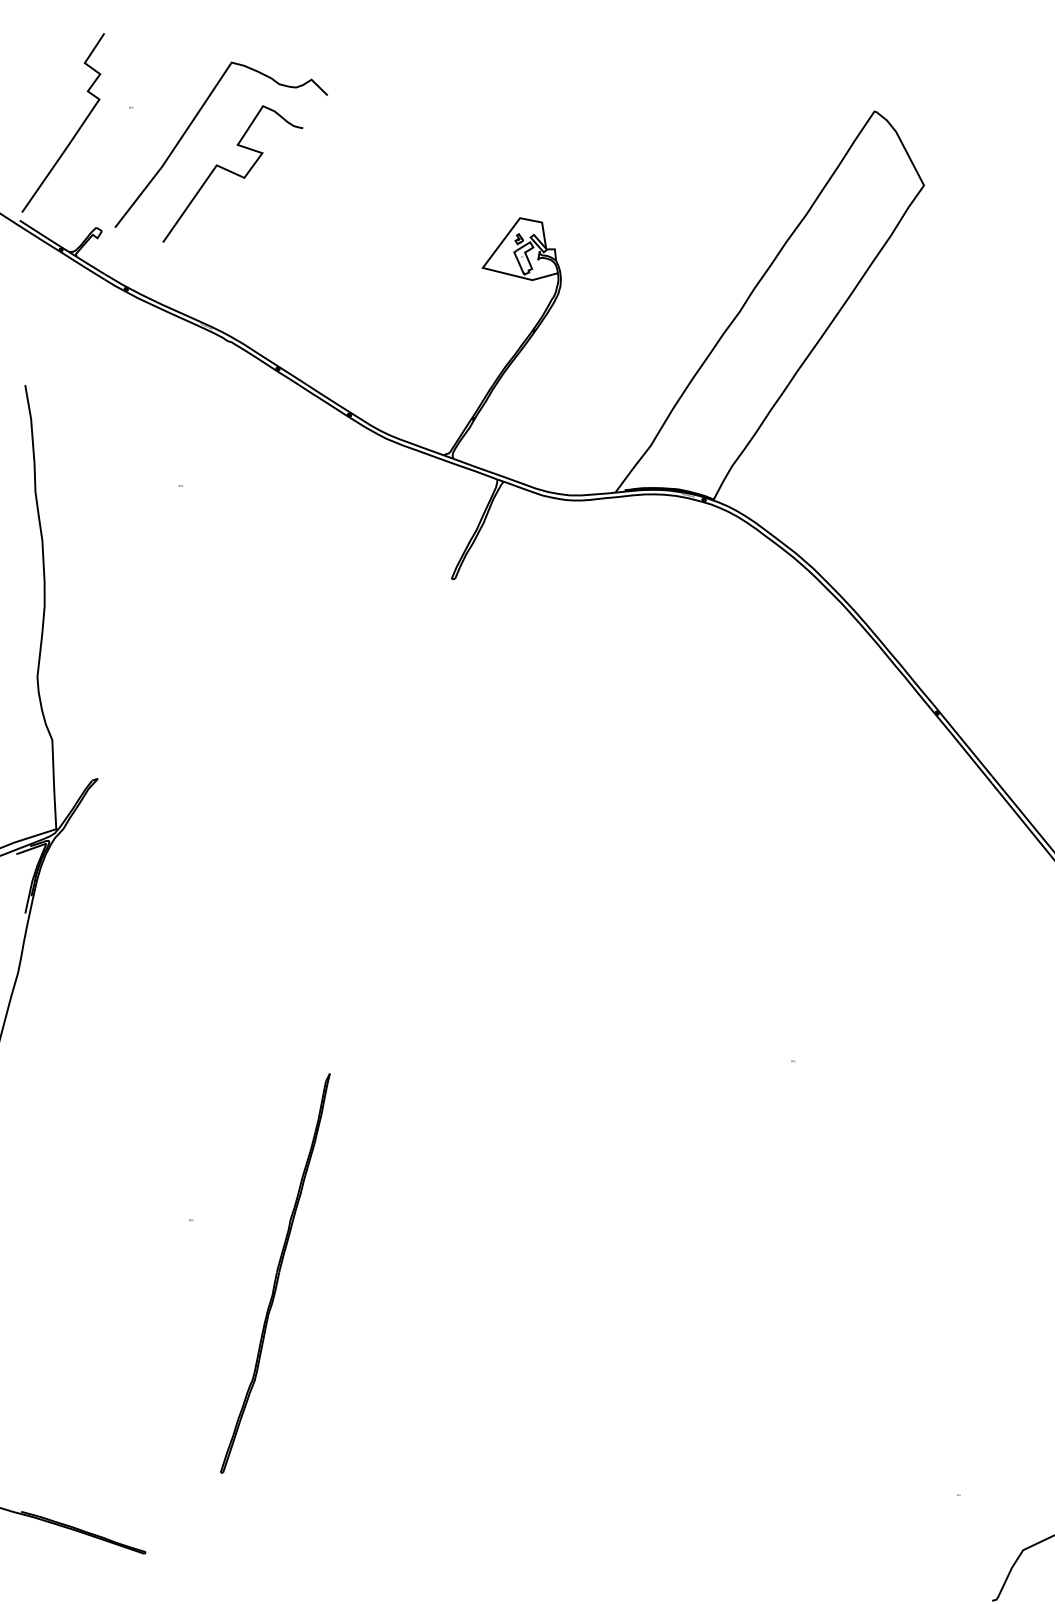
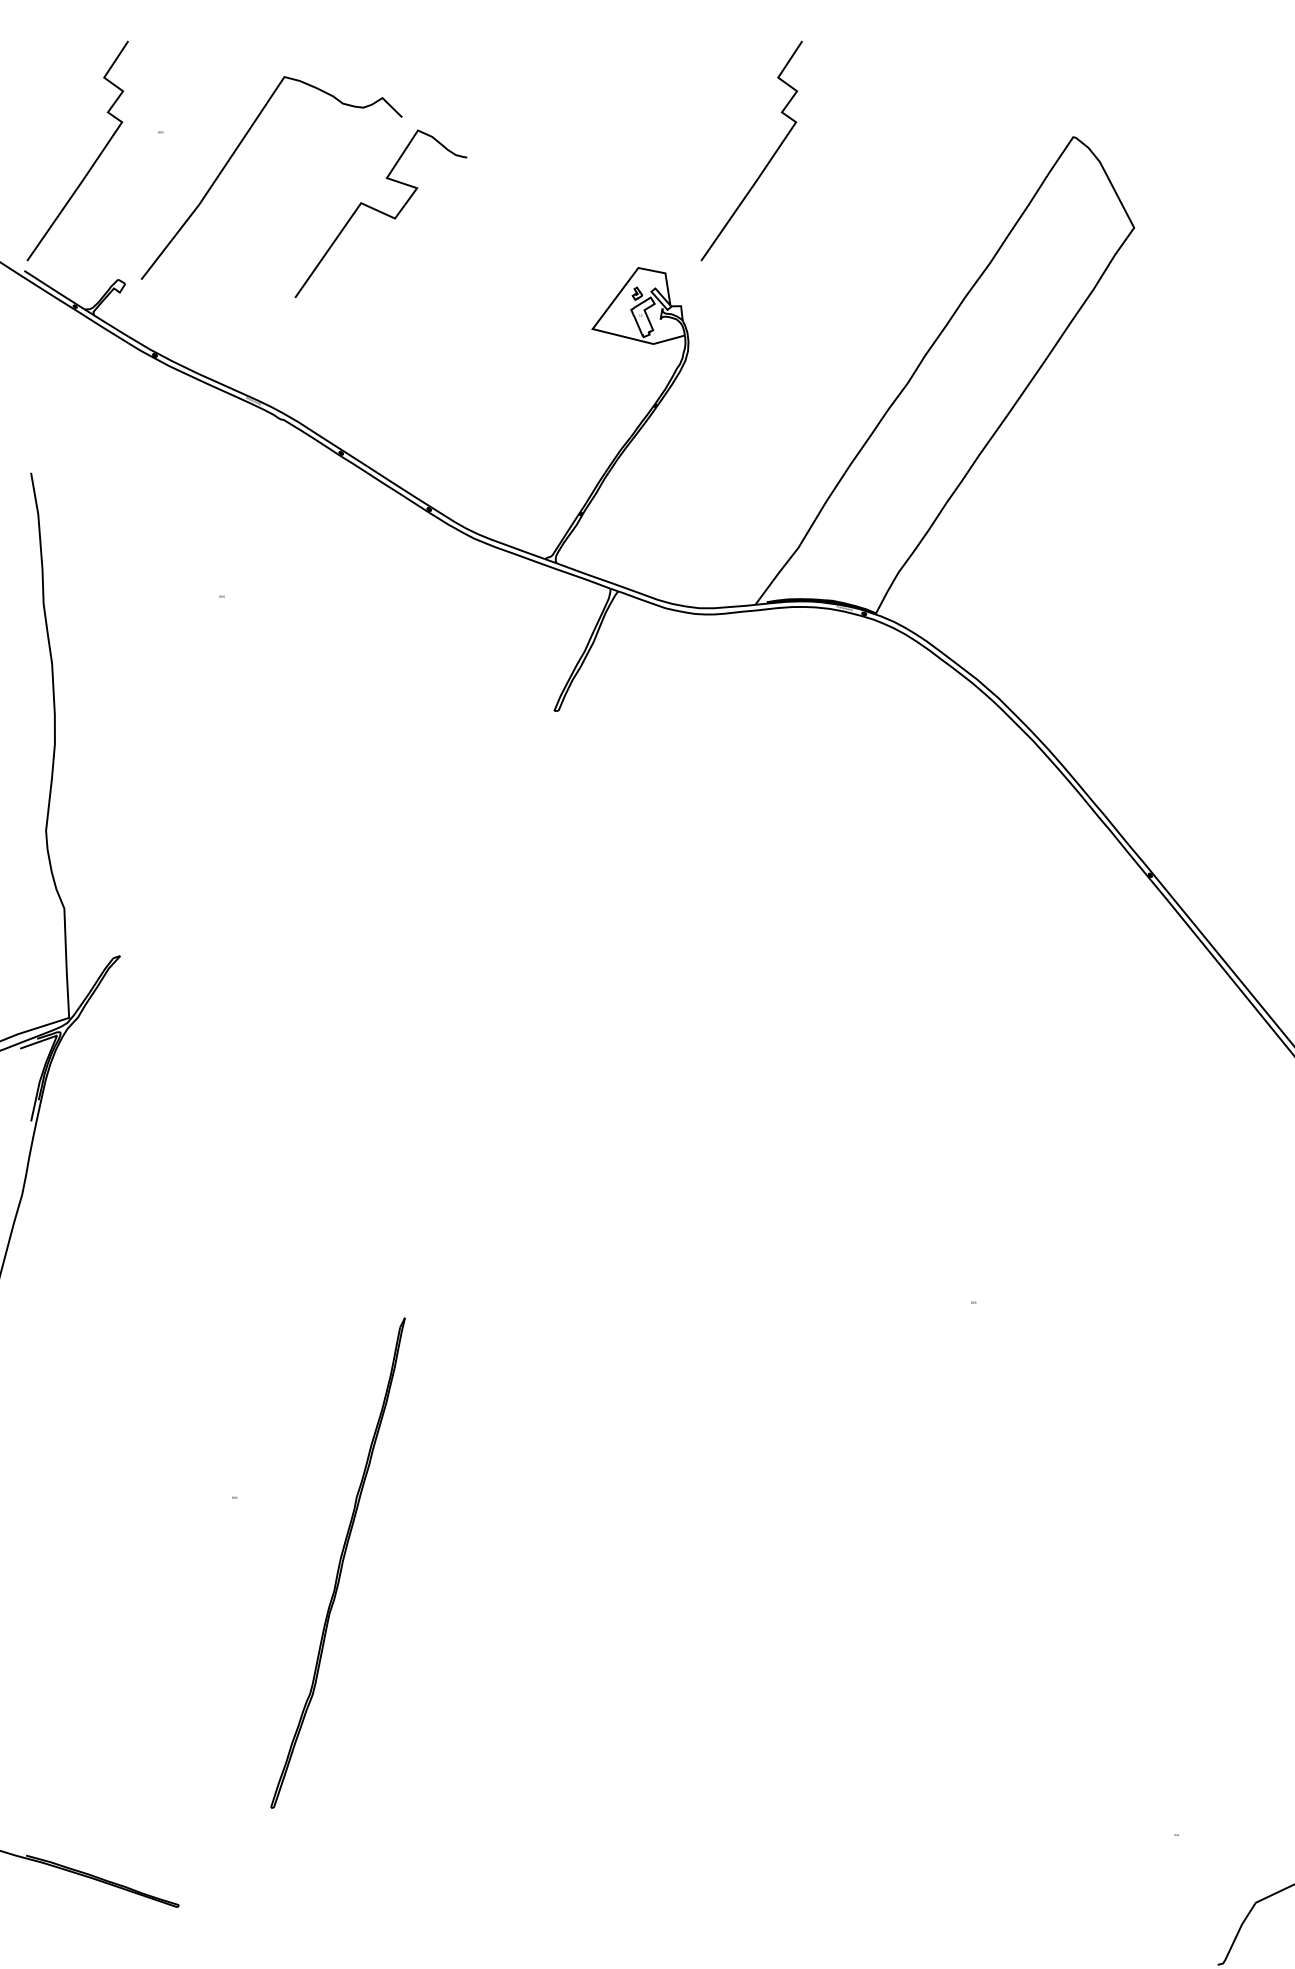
curve: (625, 132) -> (767, 162), added
curve: (232, 172) -> (380, 212), moved

